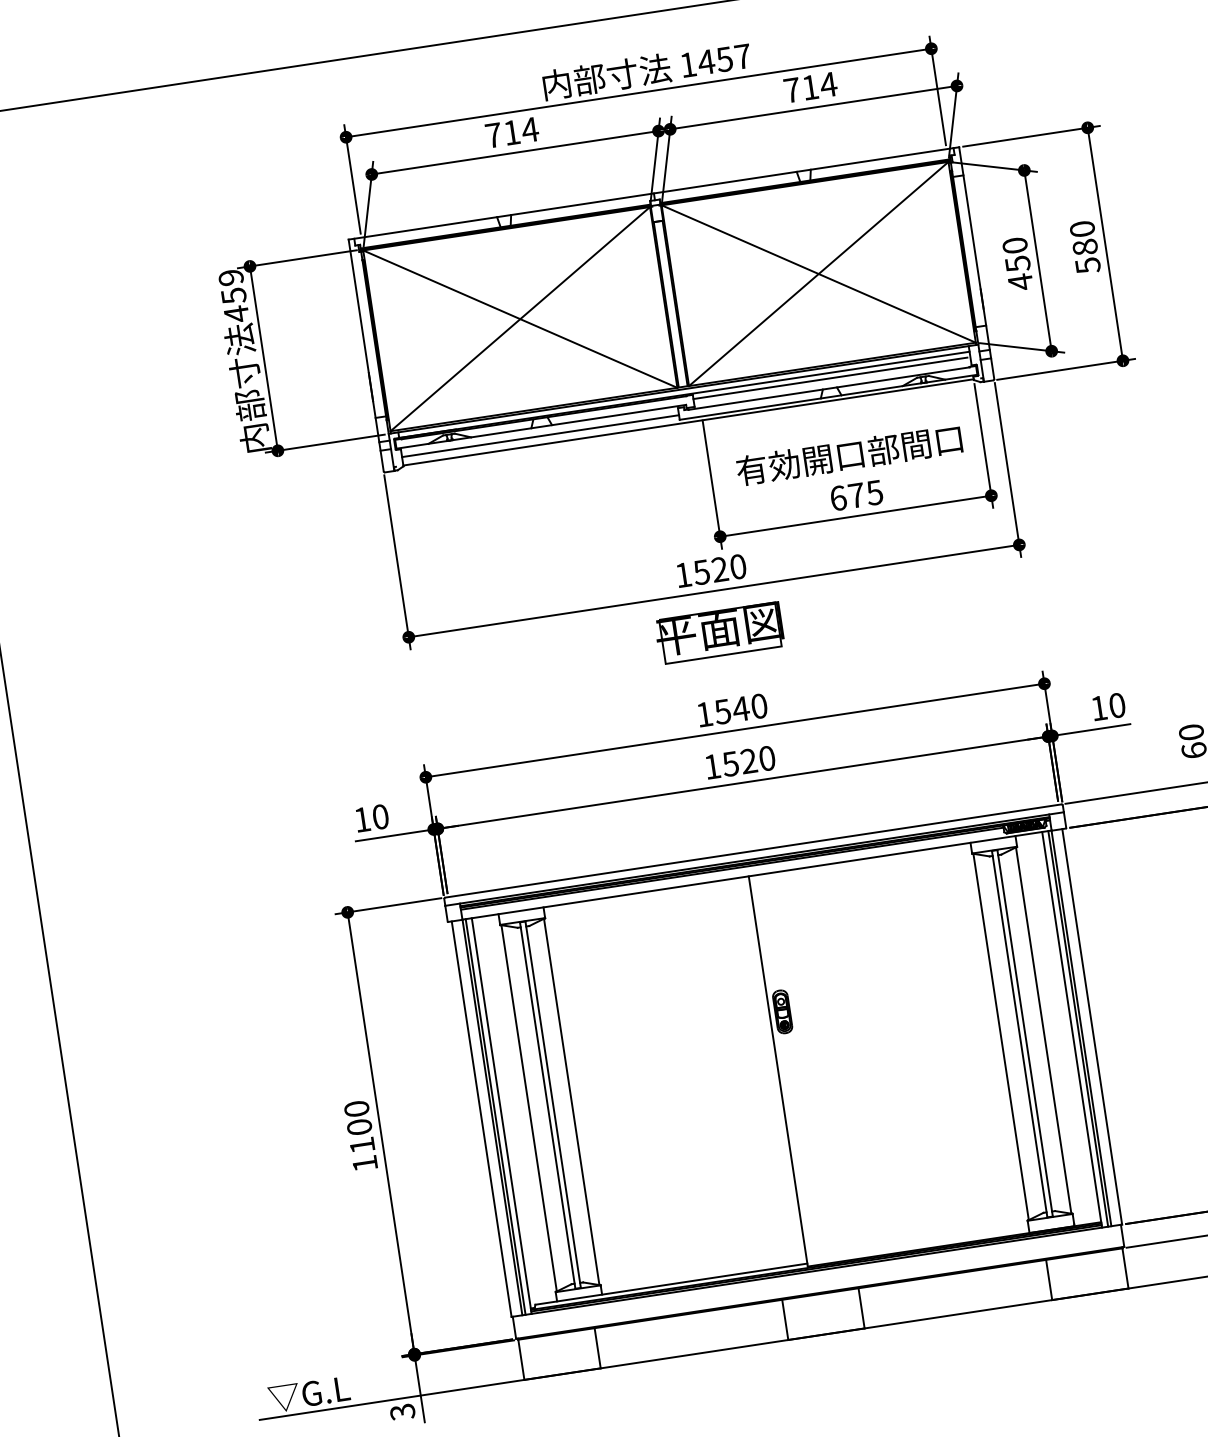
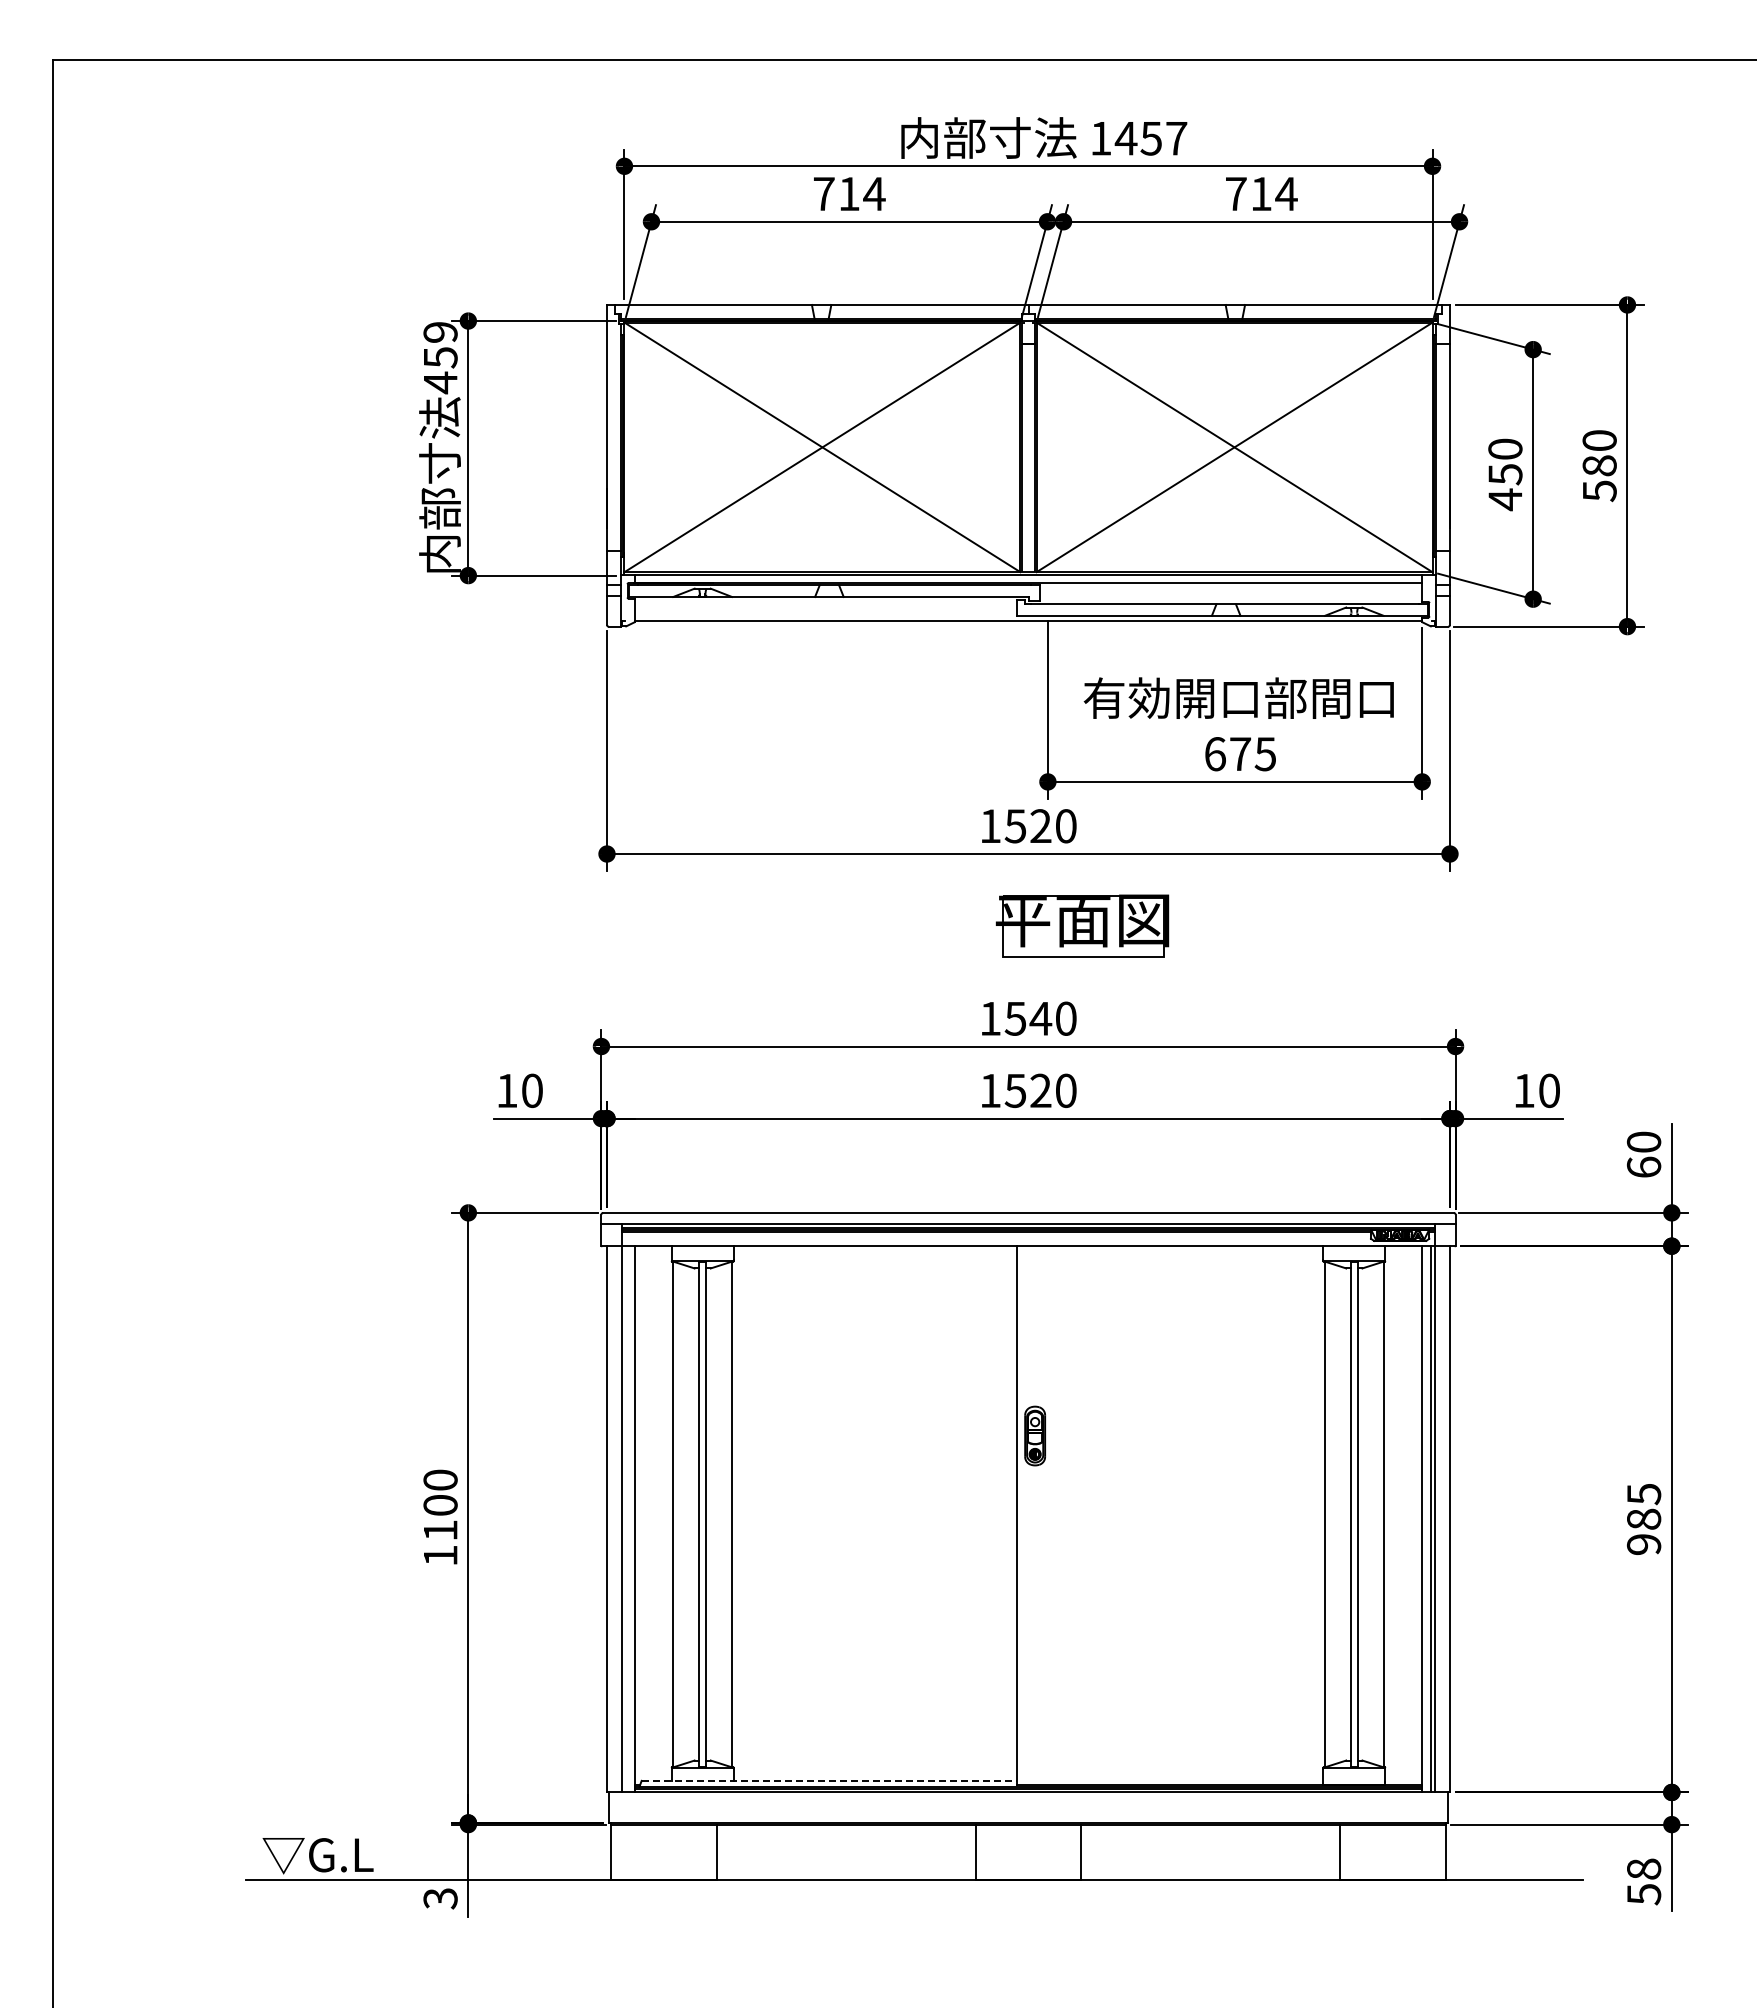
line: (830, 378) -> (1228, 590), removed
line: (540, 436) -> (825, 609), removed
part: (719, 632) -> (1082, 925), moved
line: (495, 1117) -> (626, 1519), removed
line: (671, 1283) -> (829, 1780), solid -> dashed

